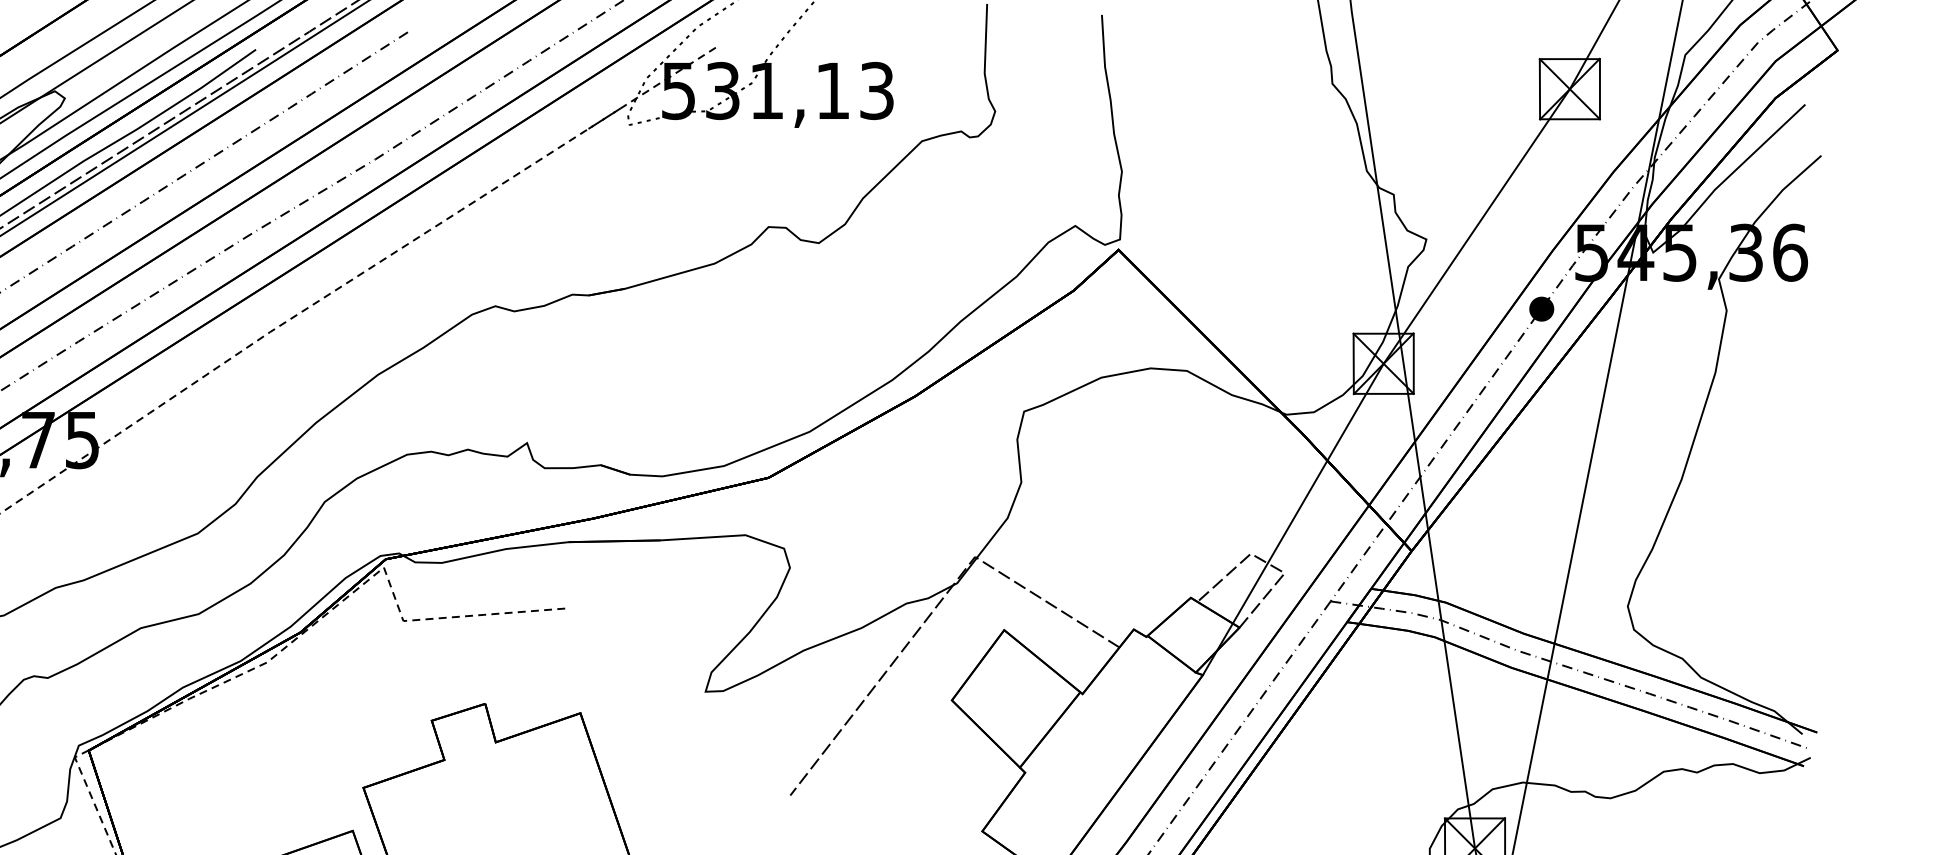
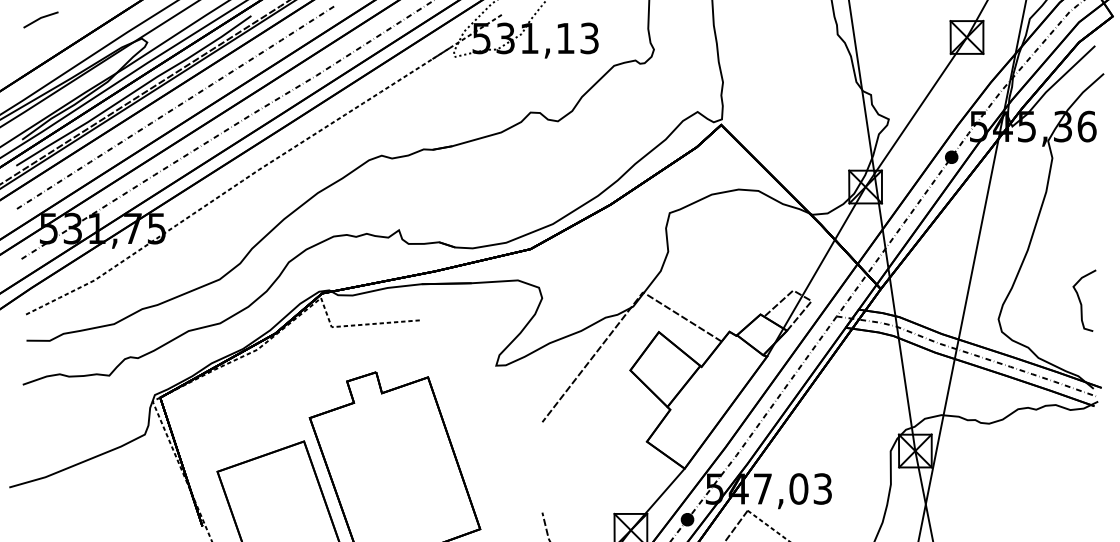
curve: (1780, 573) -> (1081, 301), added

